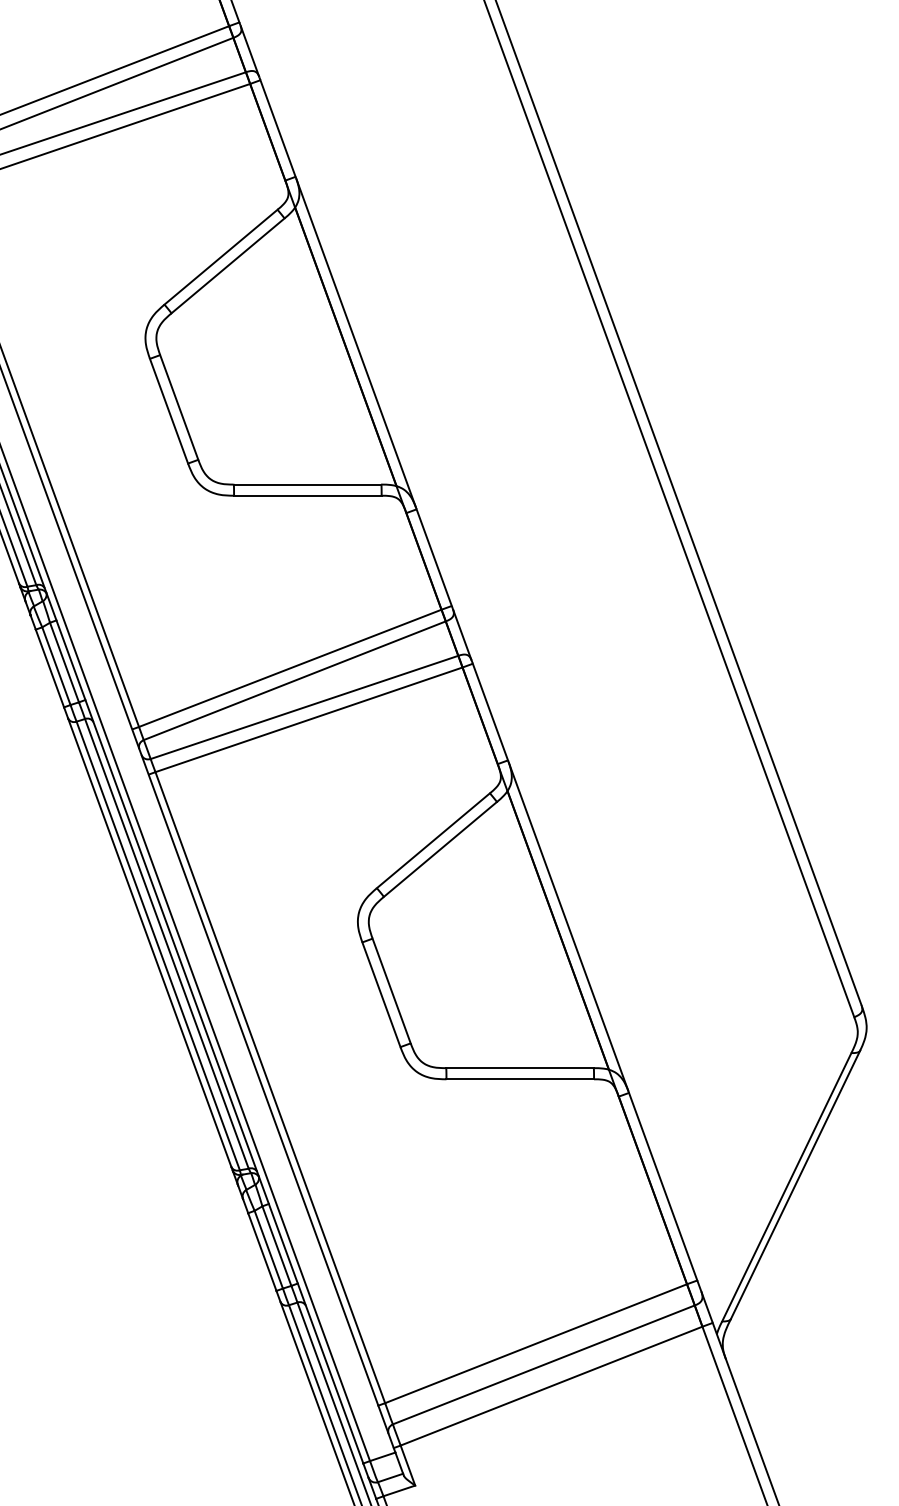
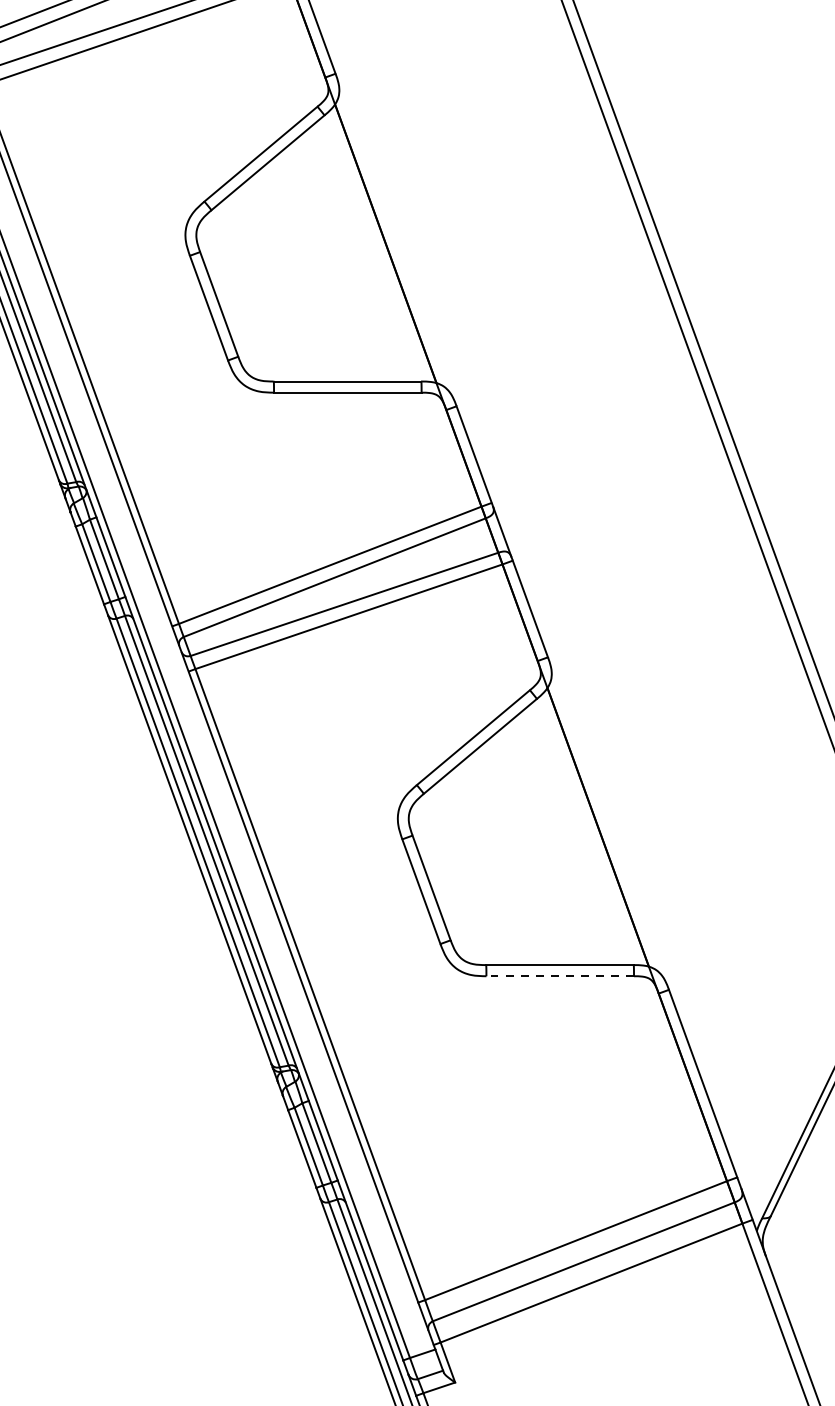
line: (355, 342) -> (395, 239), removed
line: (568, 926) -> (608, 823), removed
line: (520, 1079) -> (560, 976), solid -> dashed

